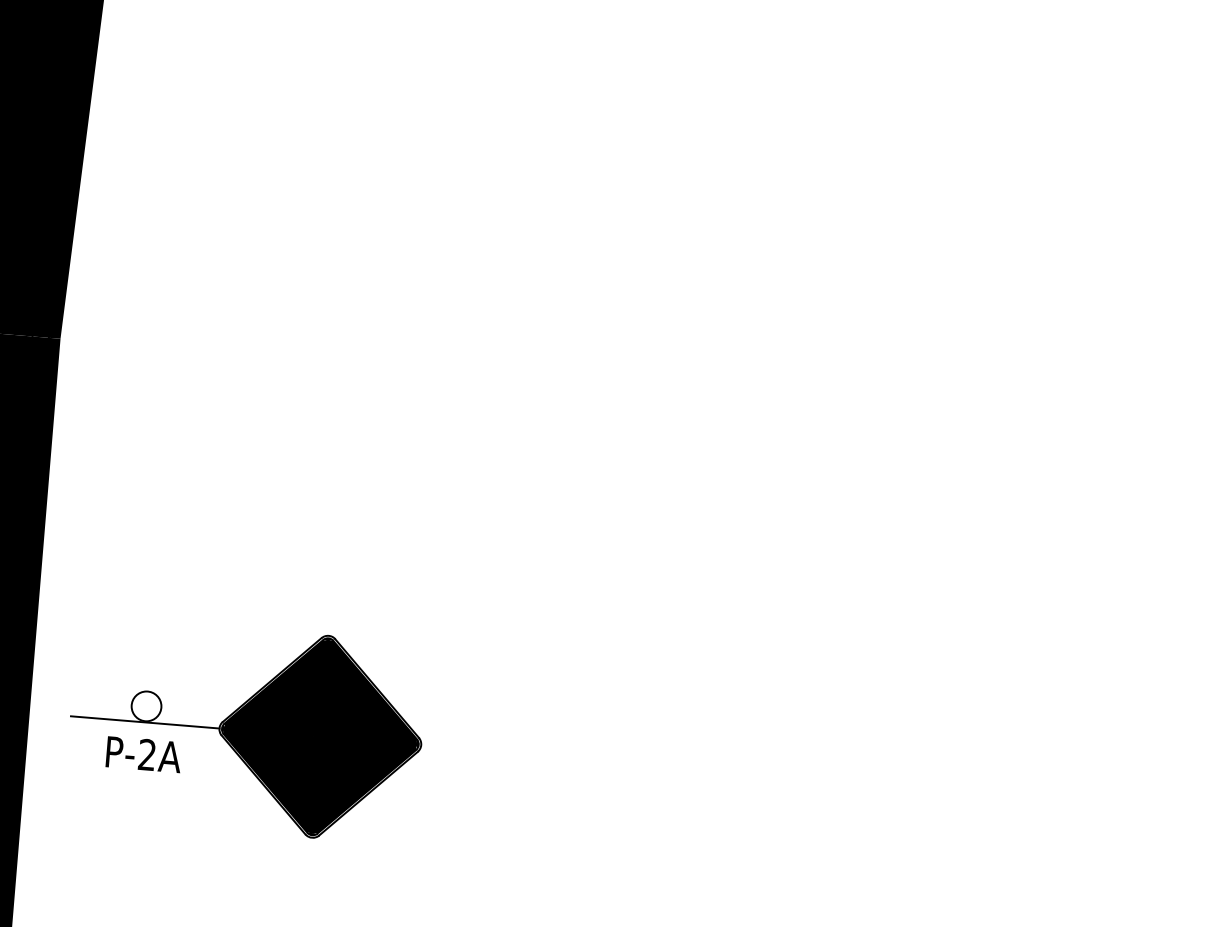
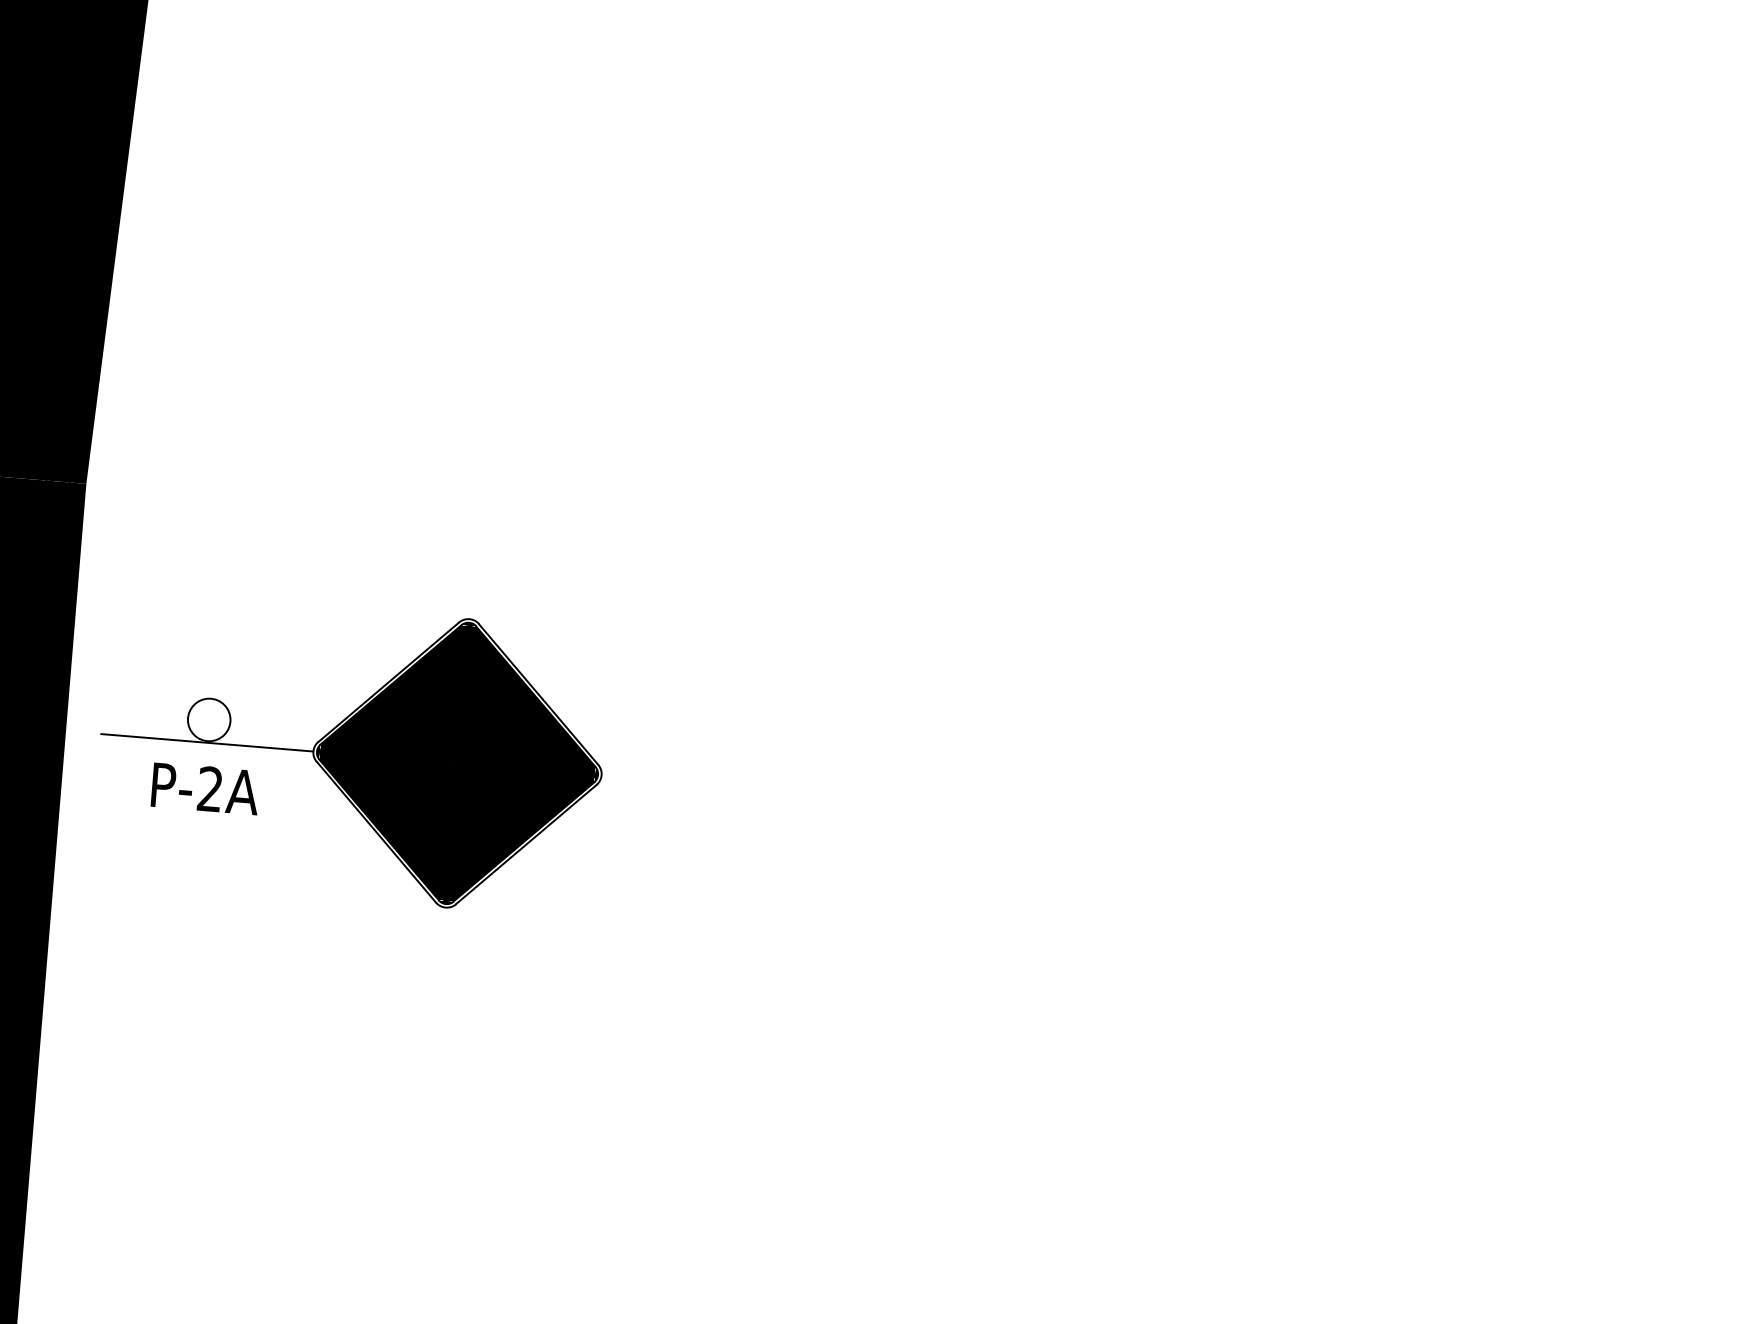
part: (246, 736) -> (351, 763), moved

